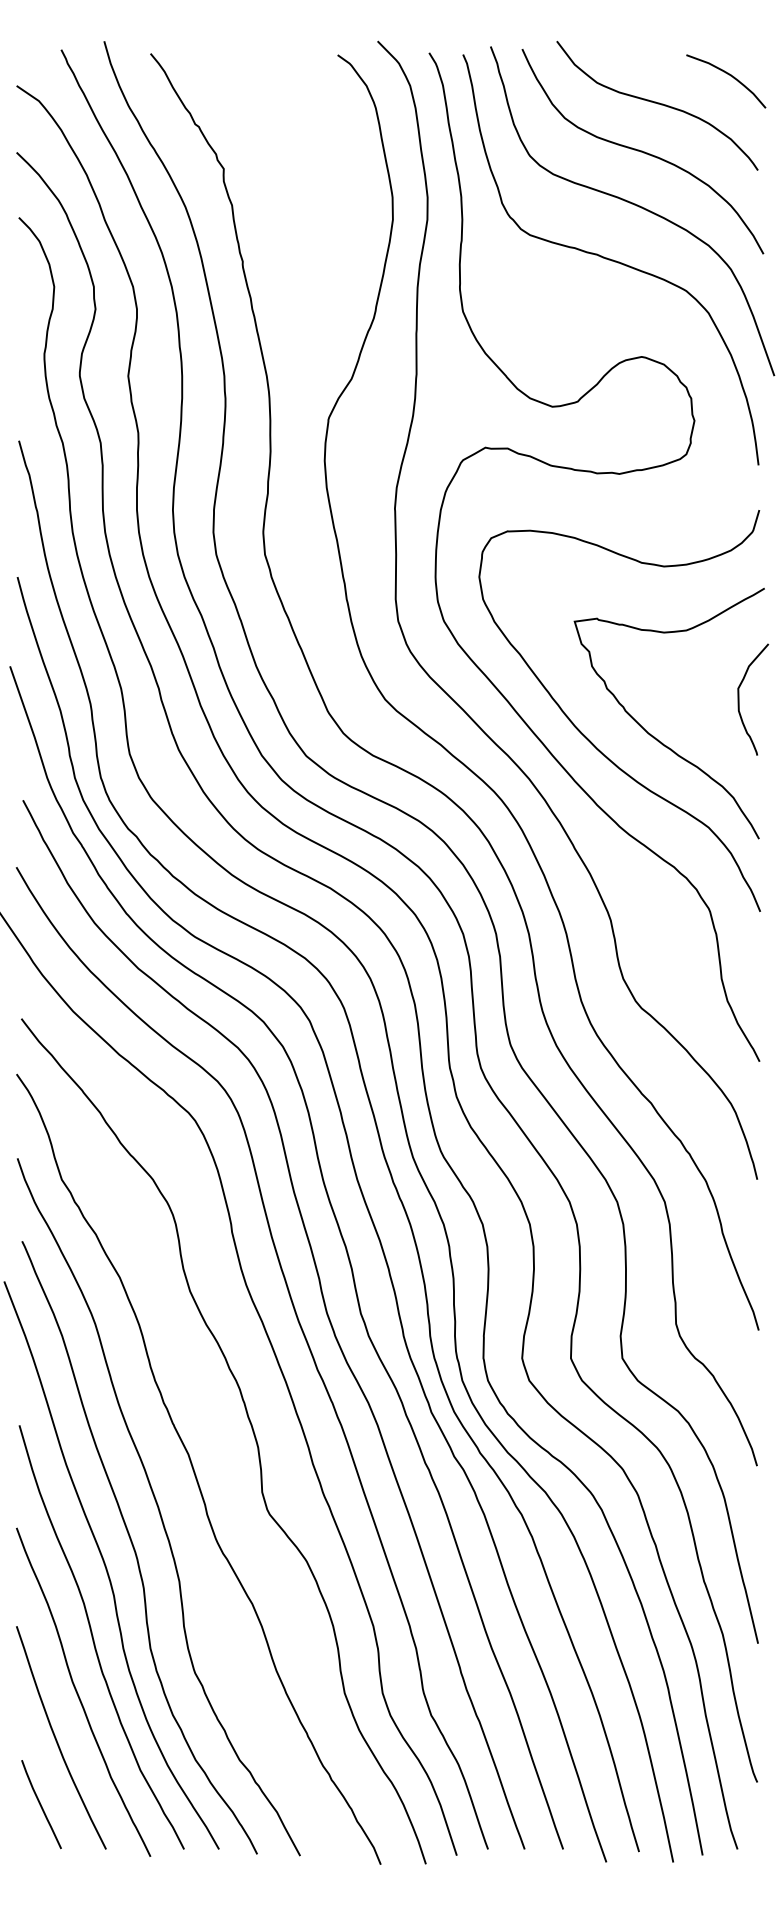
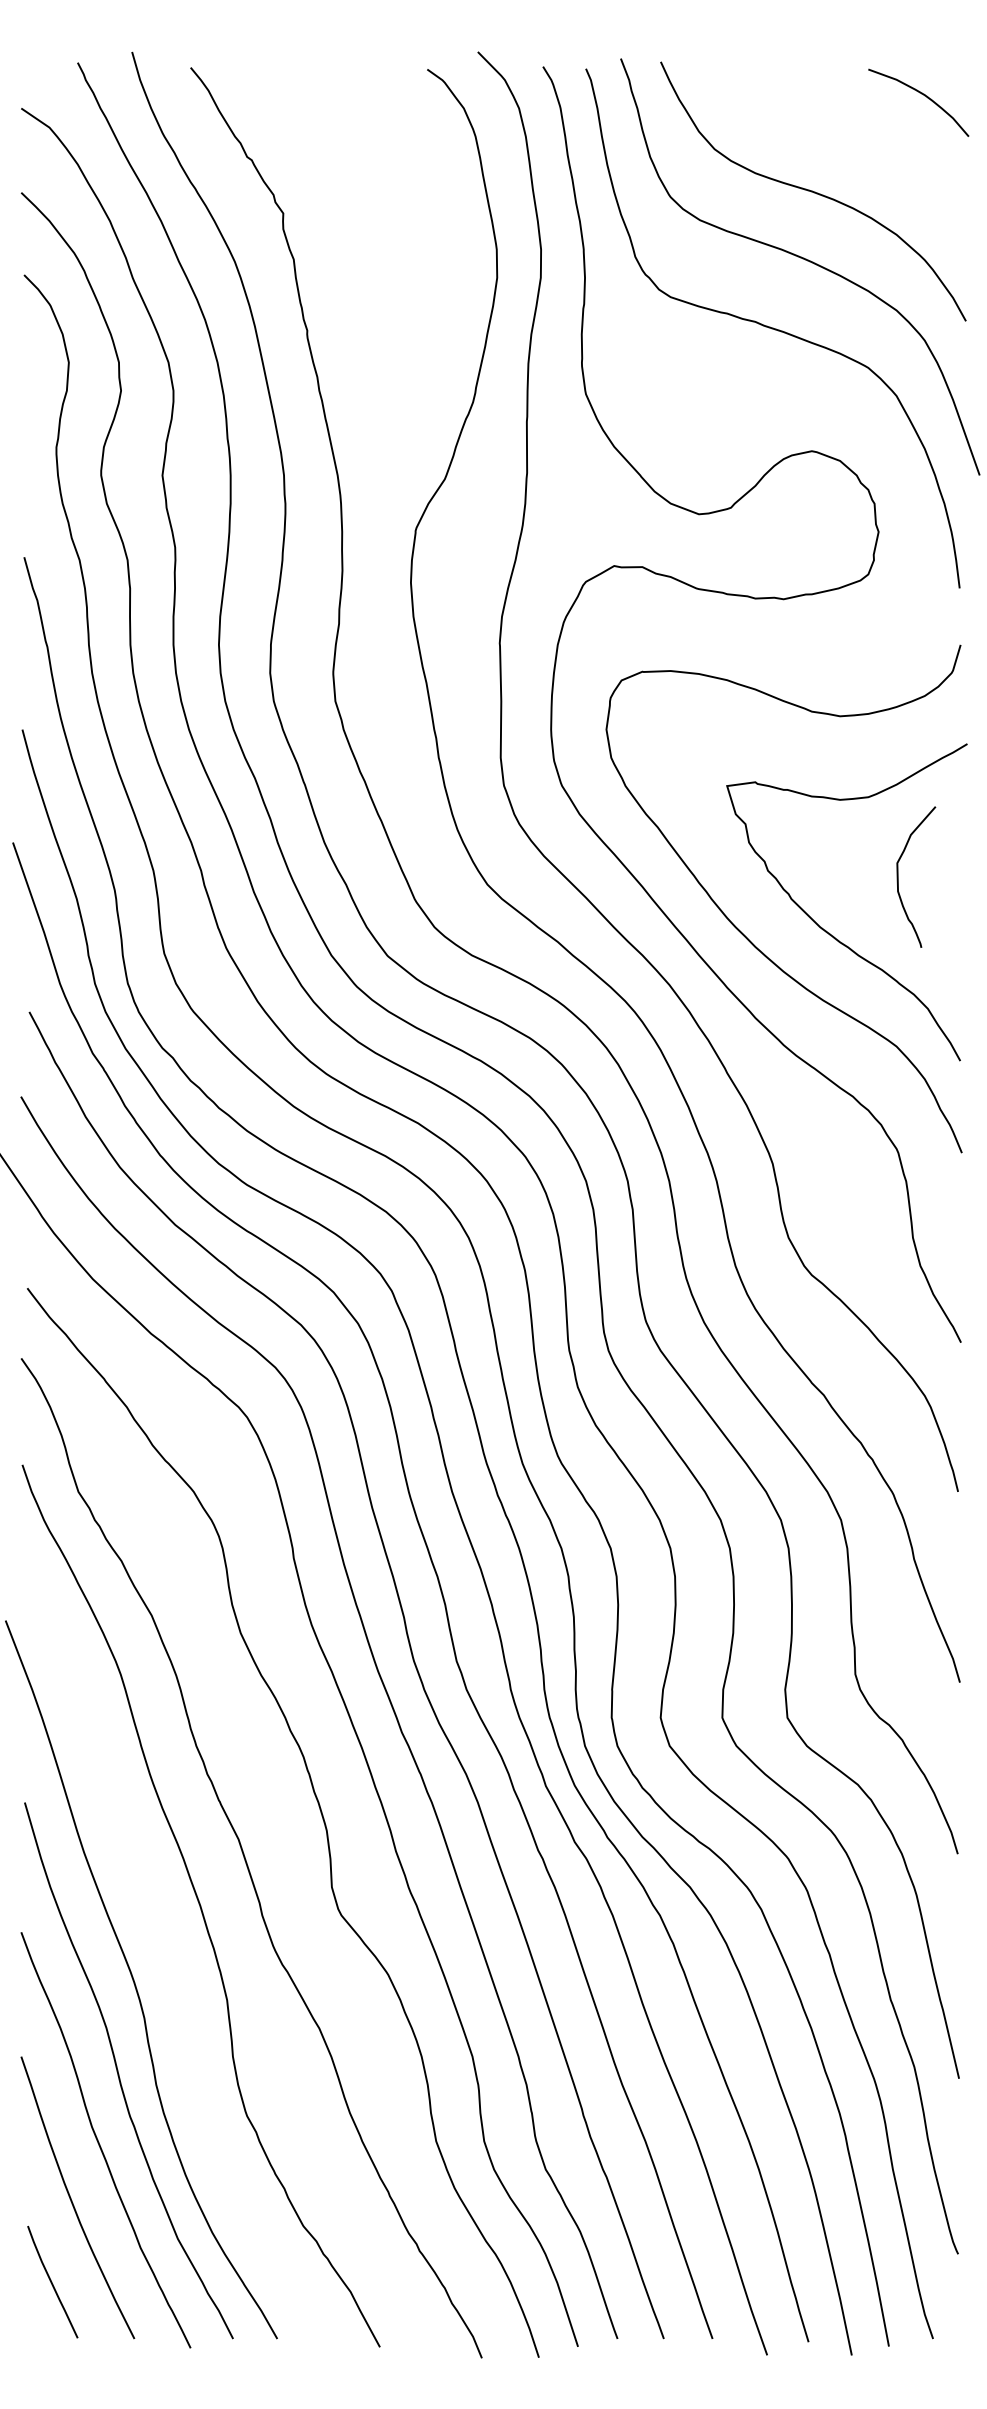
curve: (657, 104) -> (831, 131), removed
curve: (739, 699) -> (898, 876), moved
curve: (135, 1549) -> (171, 1959), removed

